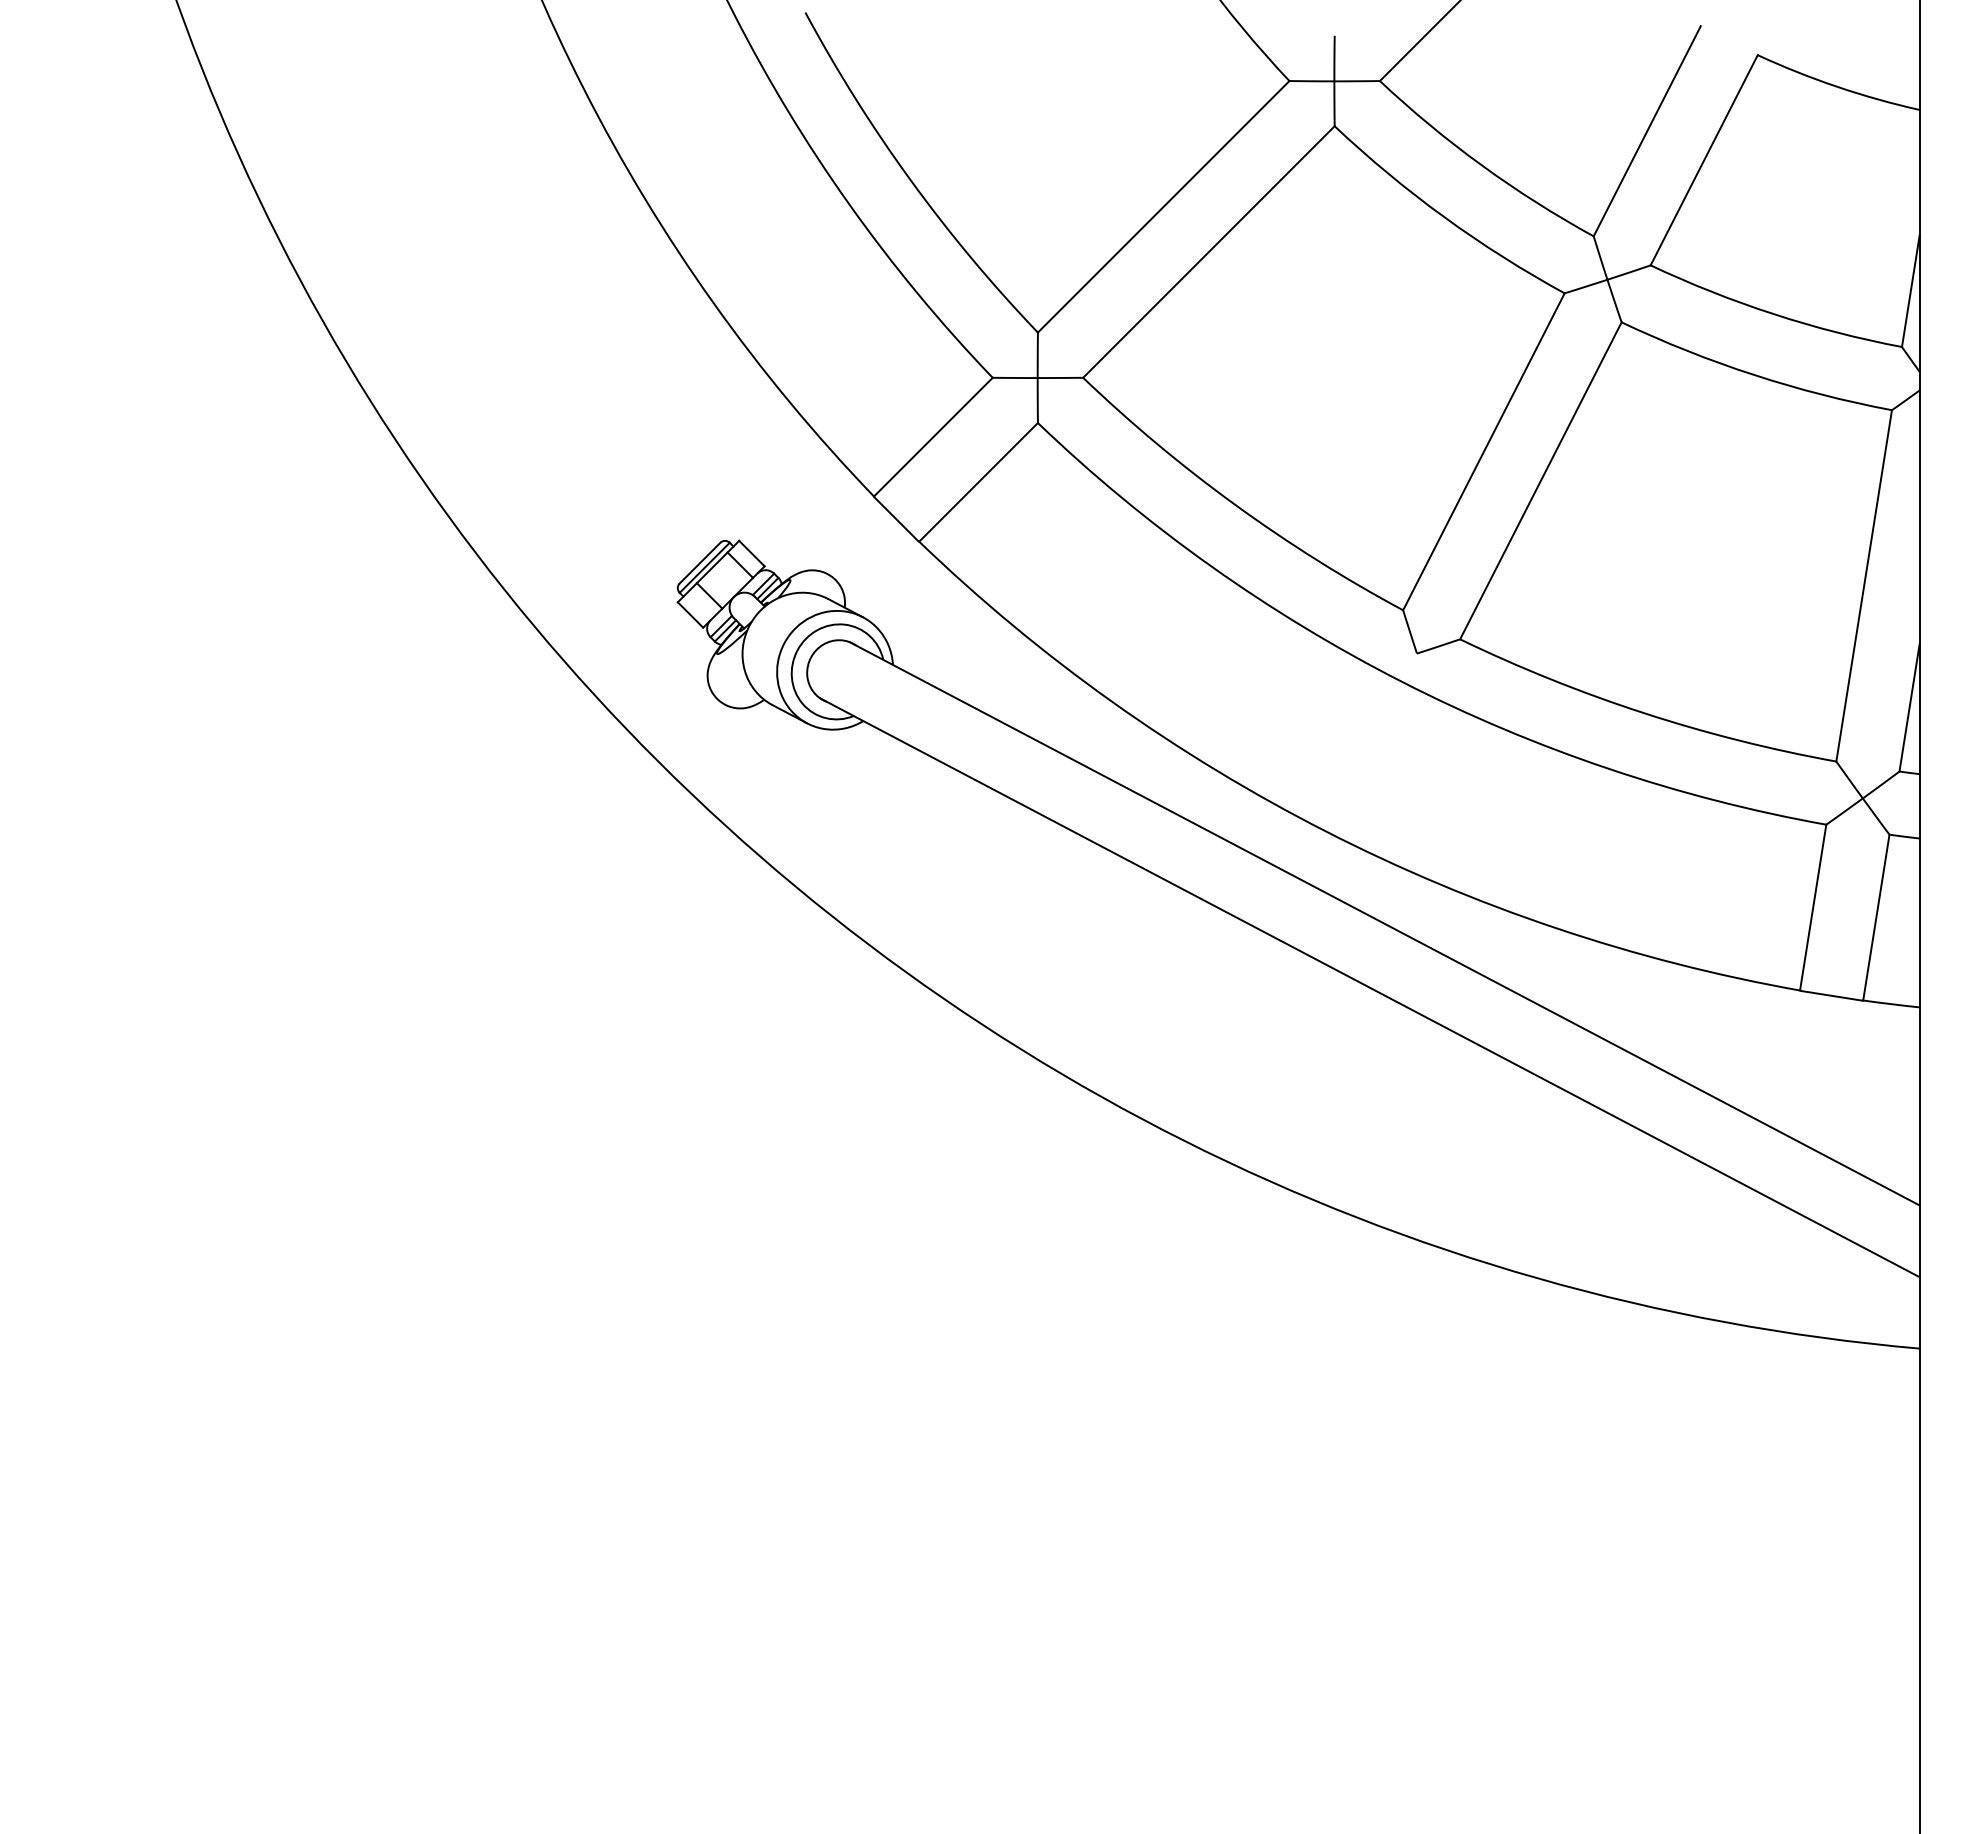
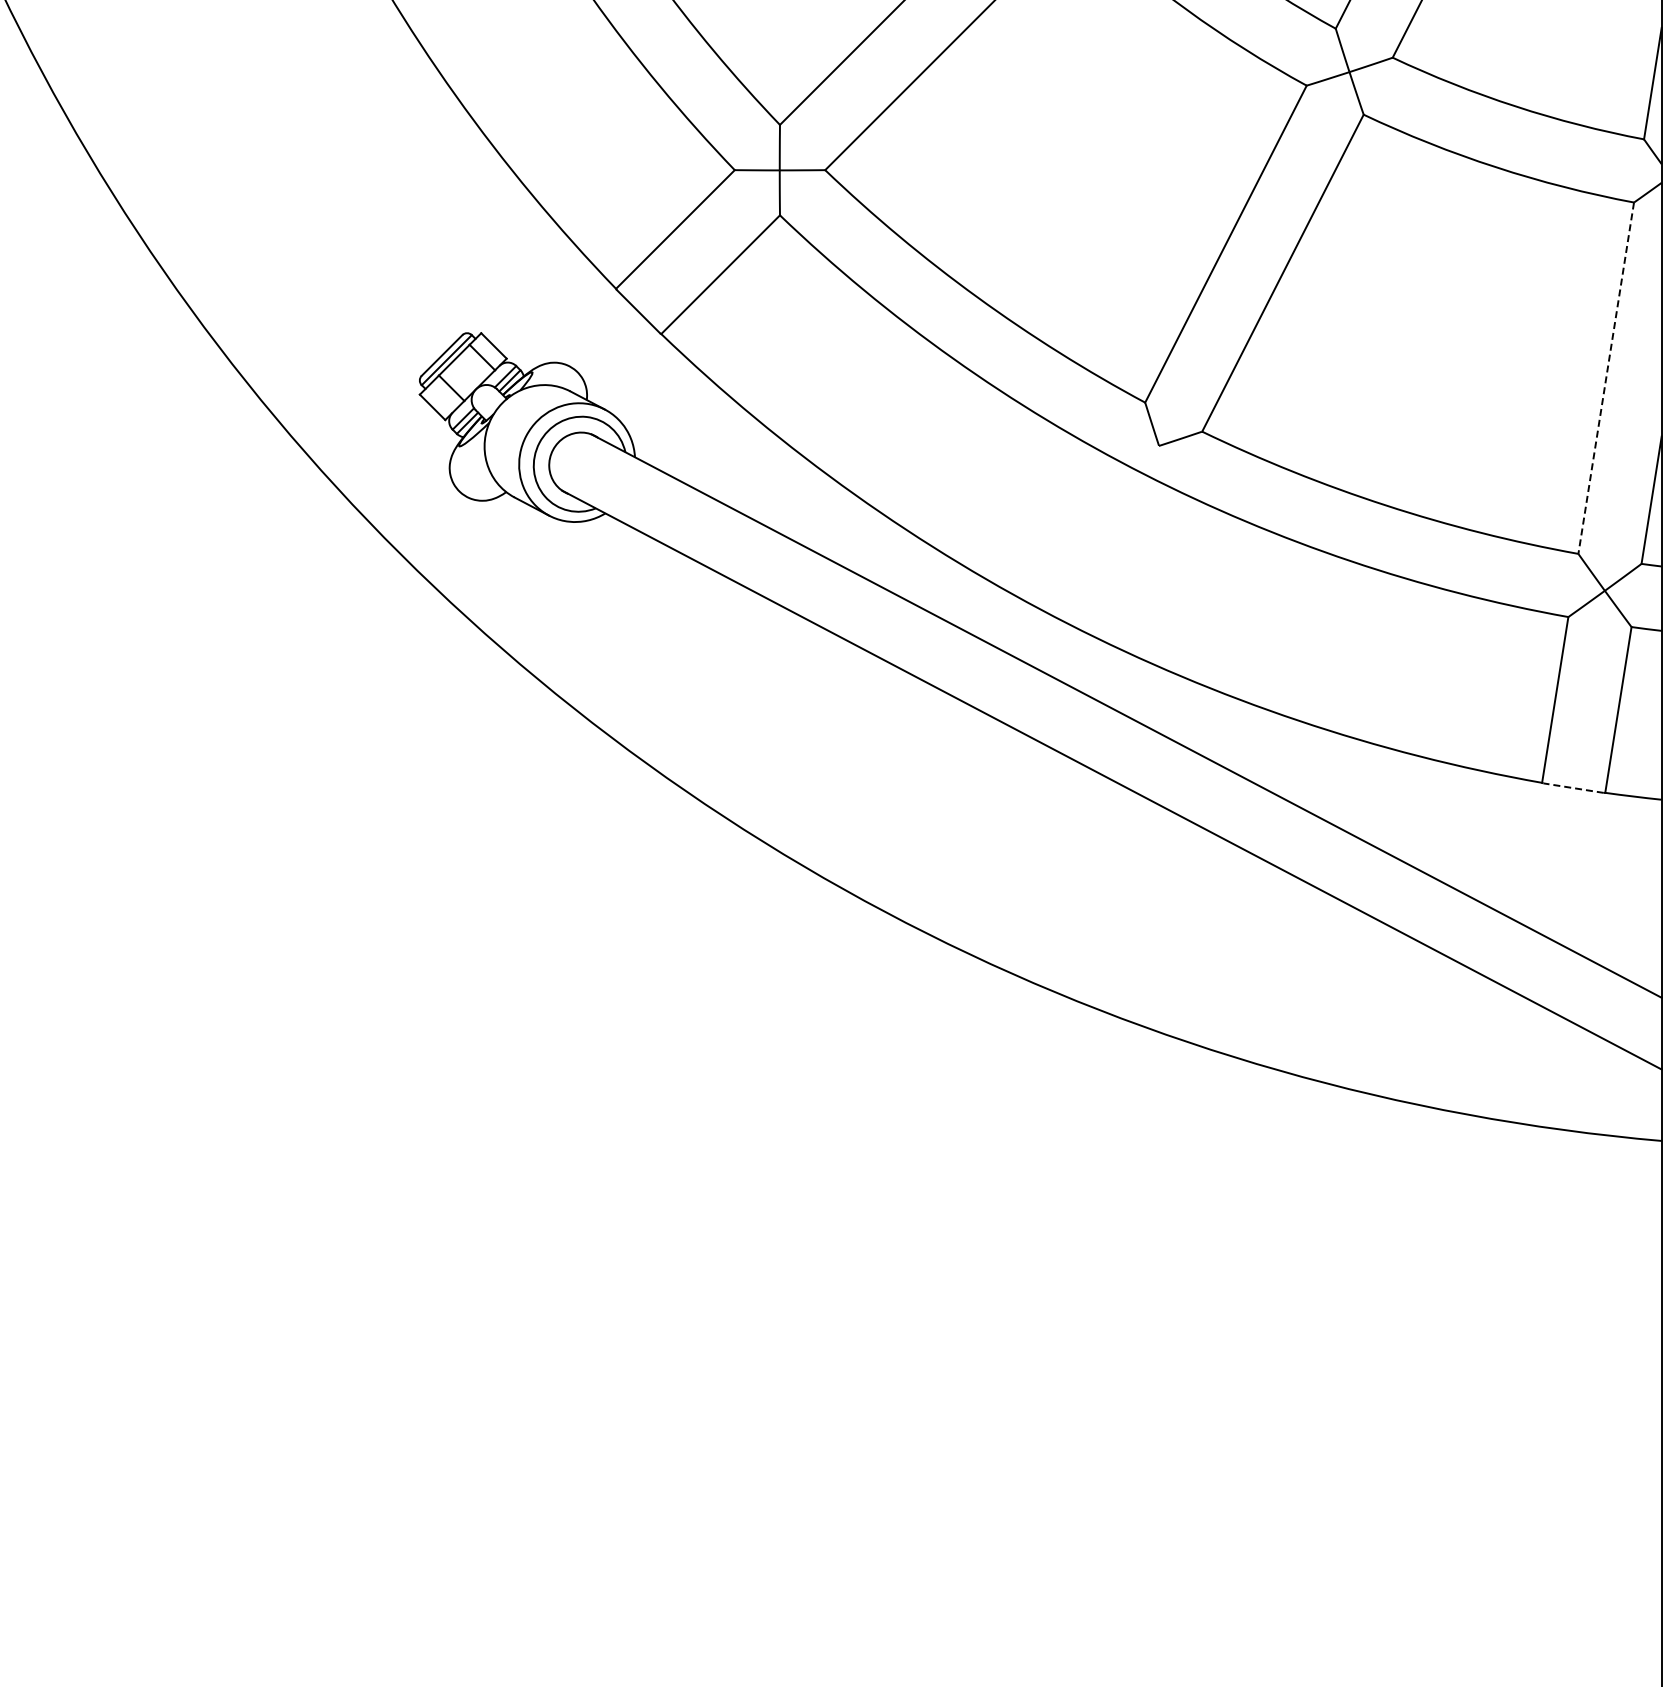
line: (1864, 585) -> (1606, 377), solid -> dashed
line: (1831, 995) -> (1573, 787), solid -> dashed

